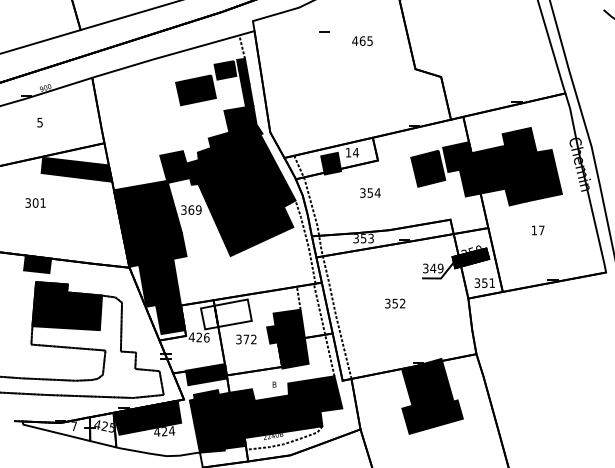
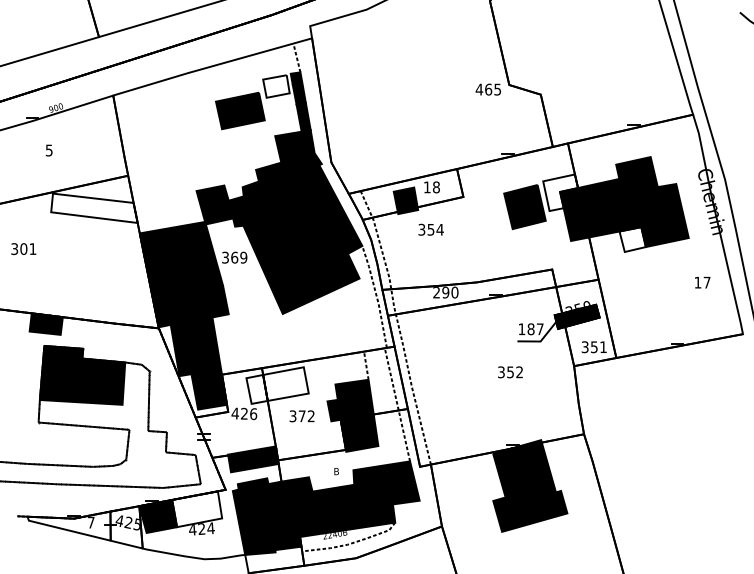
line: (324, 31) -> (397, 38), removed
text: (361, 41) -> (487, 89), moved
fill: (225, 70) -> (276, 86), removed
text: (356, 152) -> (436, 187), 14 -> 18
fill: (457, 156) -> (560, 192), removed
fill: (76, 169) -> (94, 208), removed
text: (369, 192) -> (430, 229), moved
fill: (515, 195) -> (632, 239), removed
text: (35, 202) -> (23, 248), moved
text: (538, 230) -> (702, 282), moved
text: (363, 238) -> (445, 292), 353 -> 290
text: (432, 268) -> (530, 329), 349 -> 187
text: (395, 303) -> (510, 372), moved
fill: (161, 415) -> (197, 509), removed

